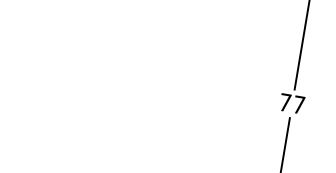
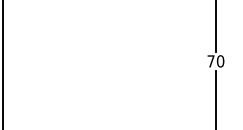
text: (298, 105) -> (220, 61), 77 -> 70

